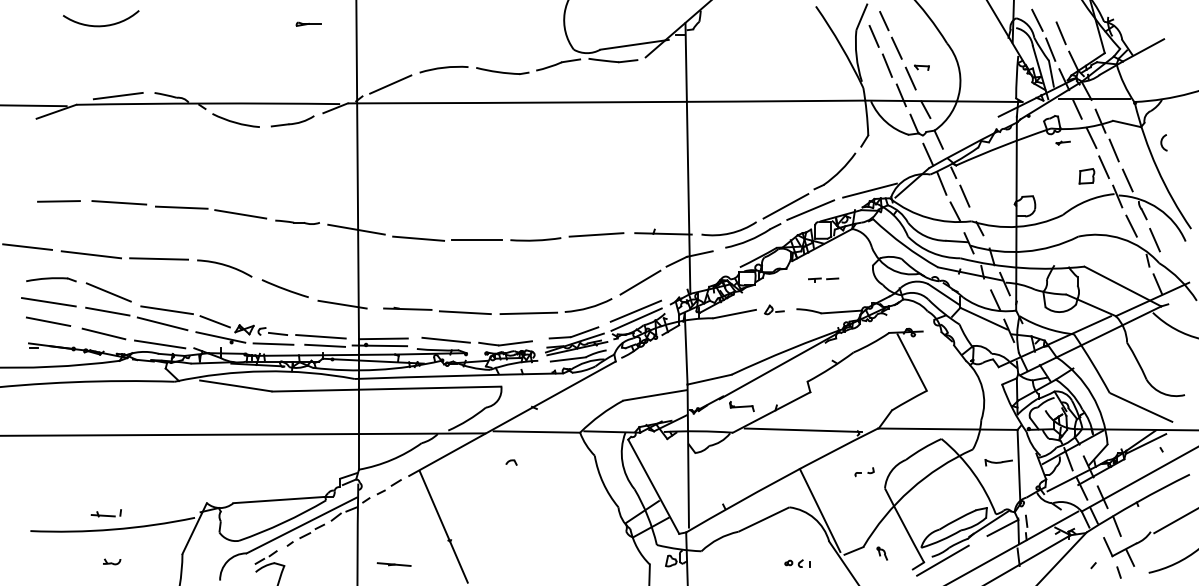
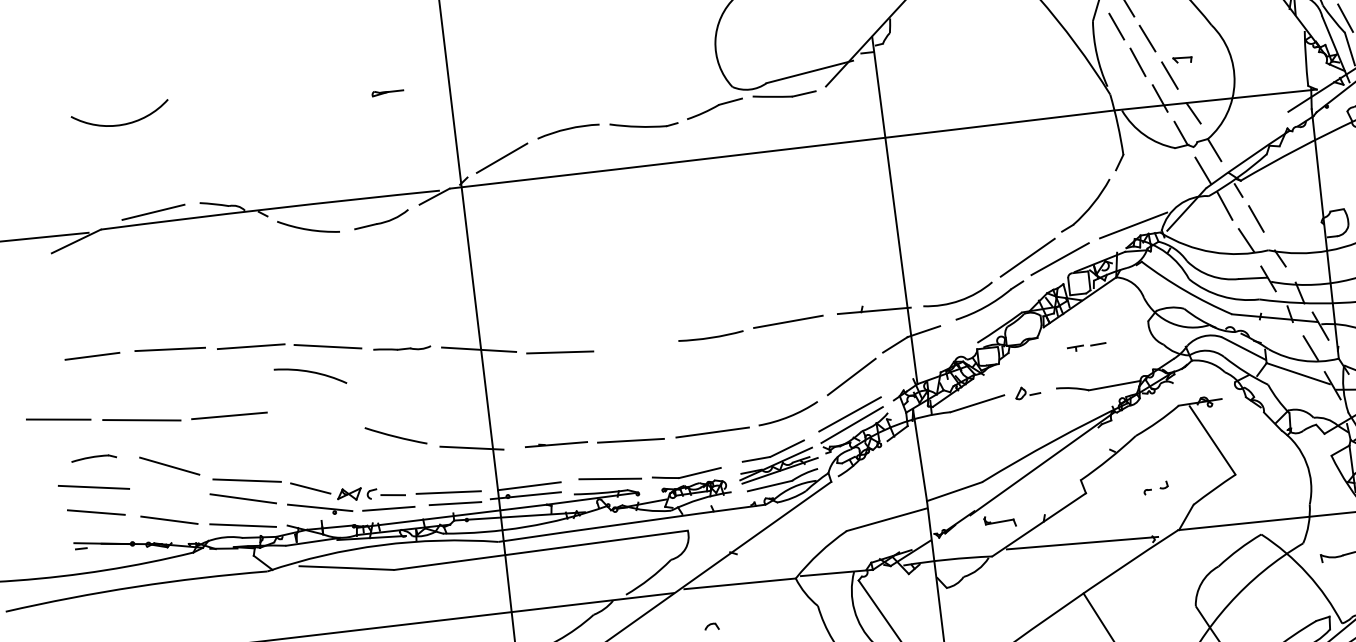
line: (477, 240) -> (636, 346), removed
arc: (225, 266) -> (311, 373), moved
part: (51, 279) -> (94, 457), size x0.7
line: (107, 311) -> (170, 490), removed
part: (864, 472) -> (1155, 488), moved

